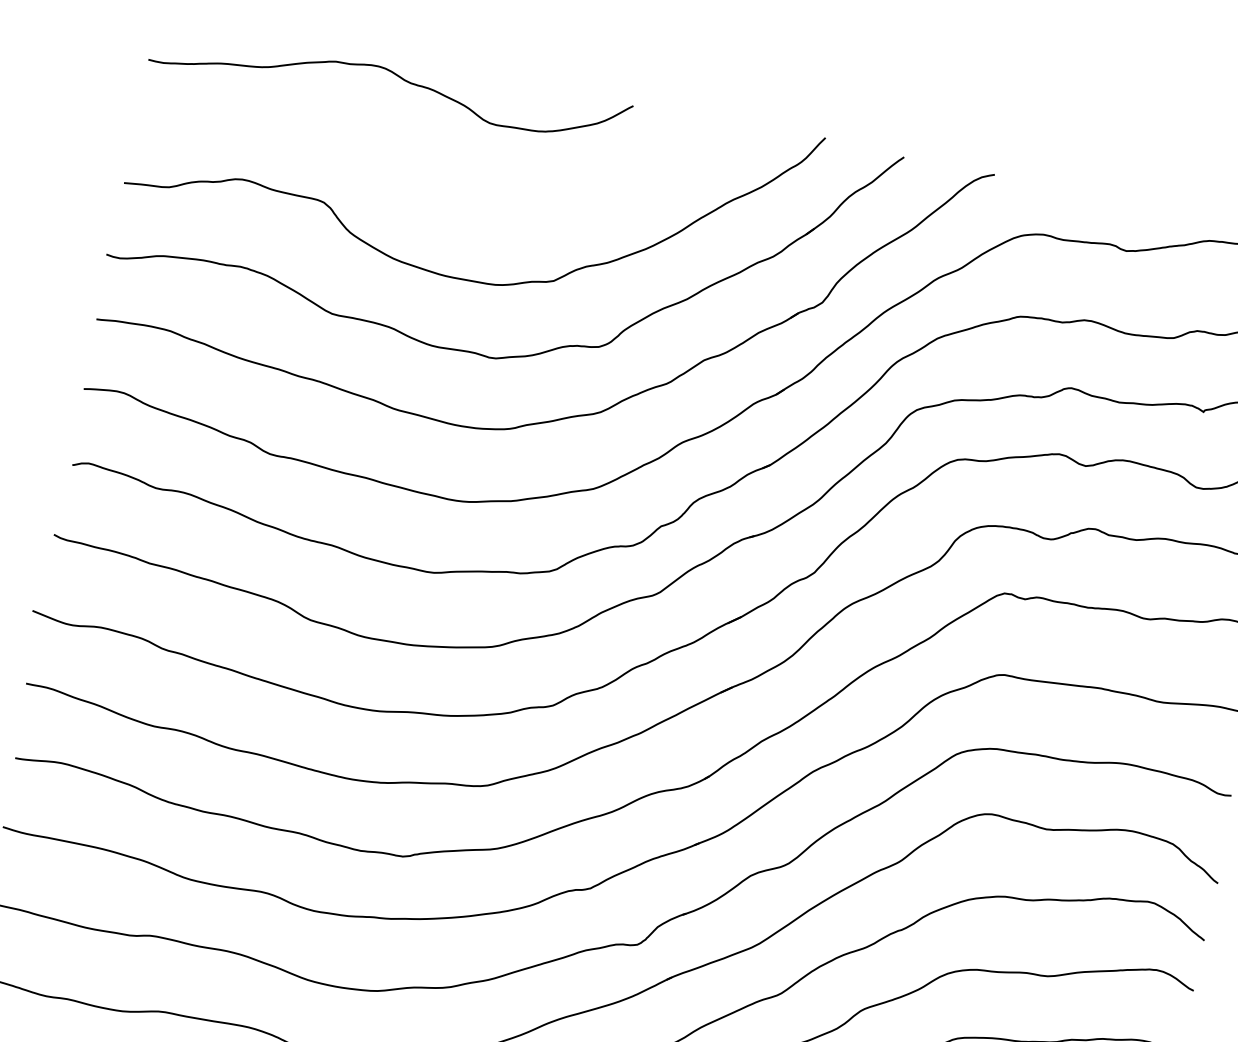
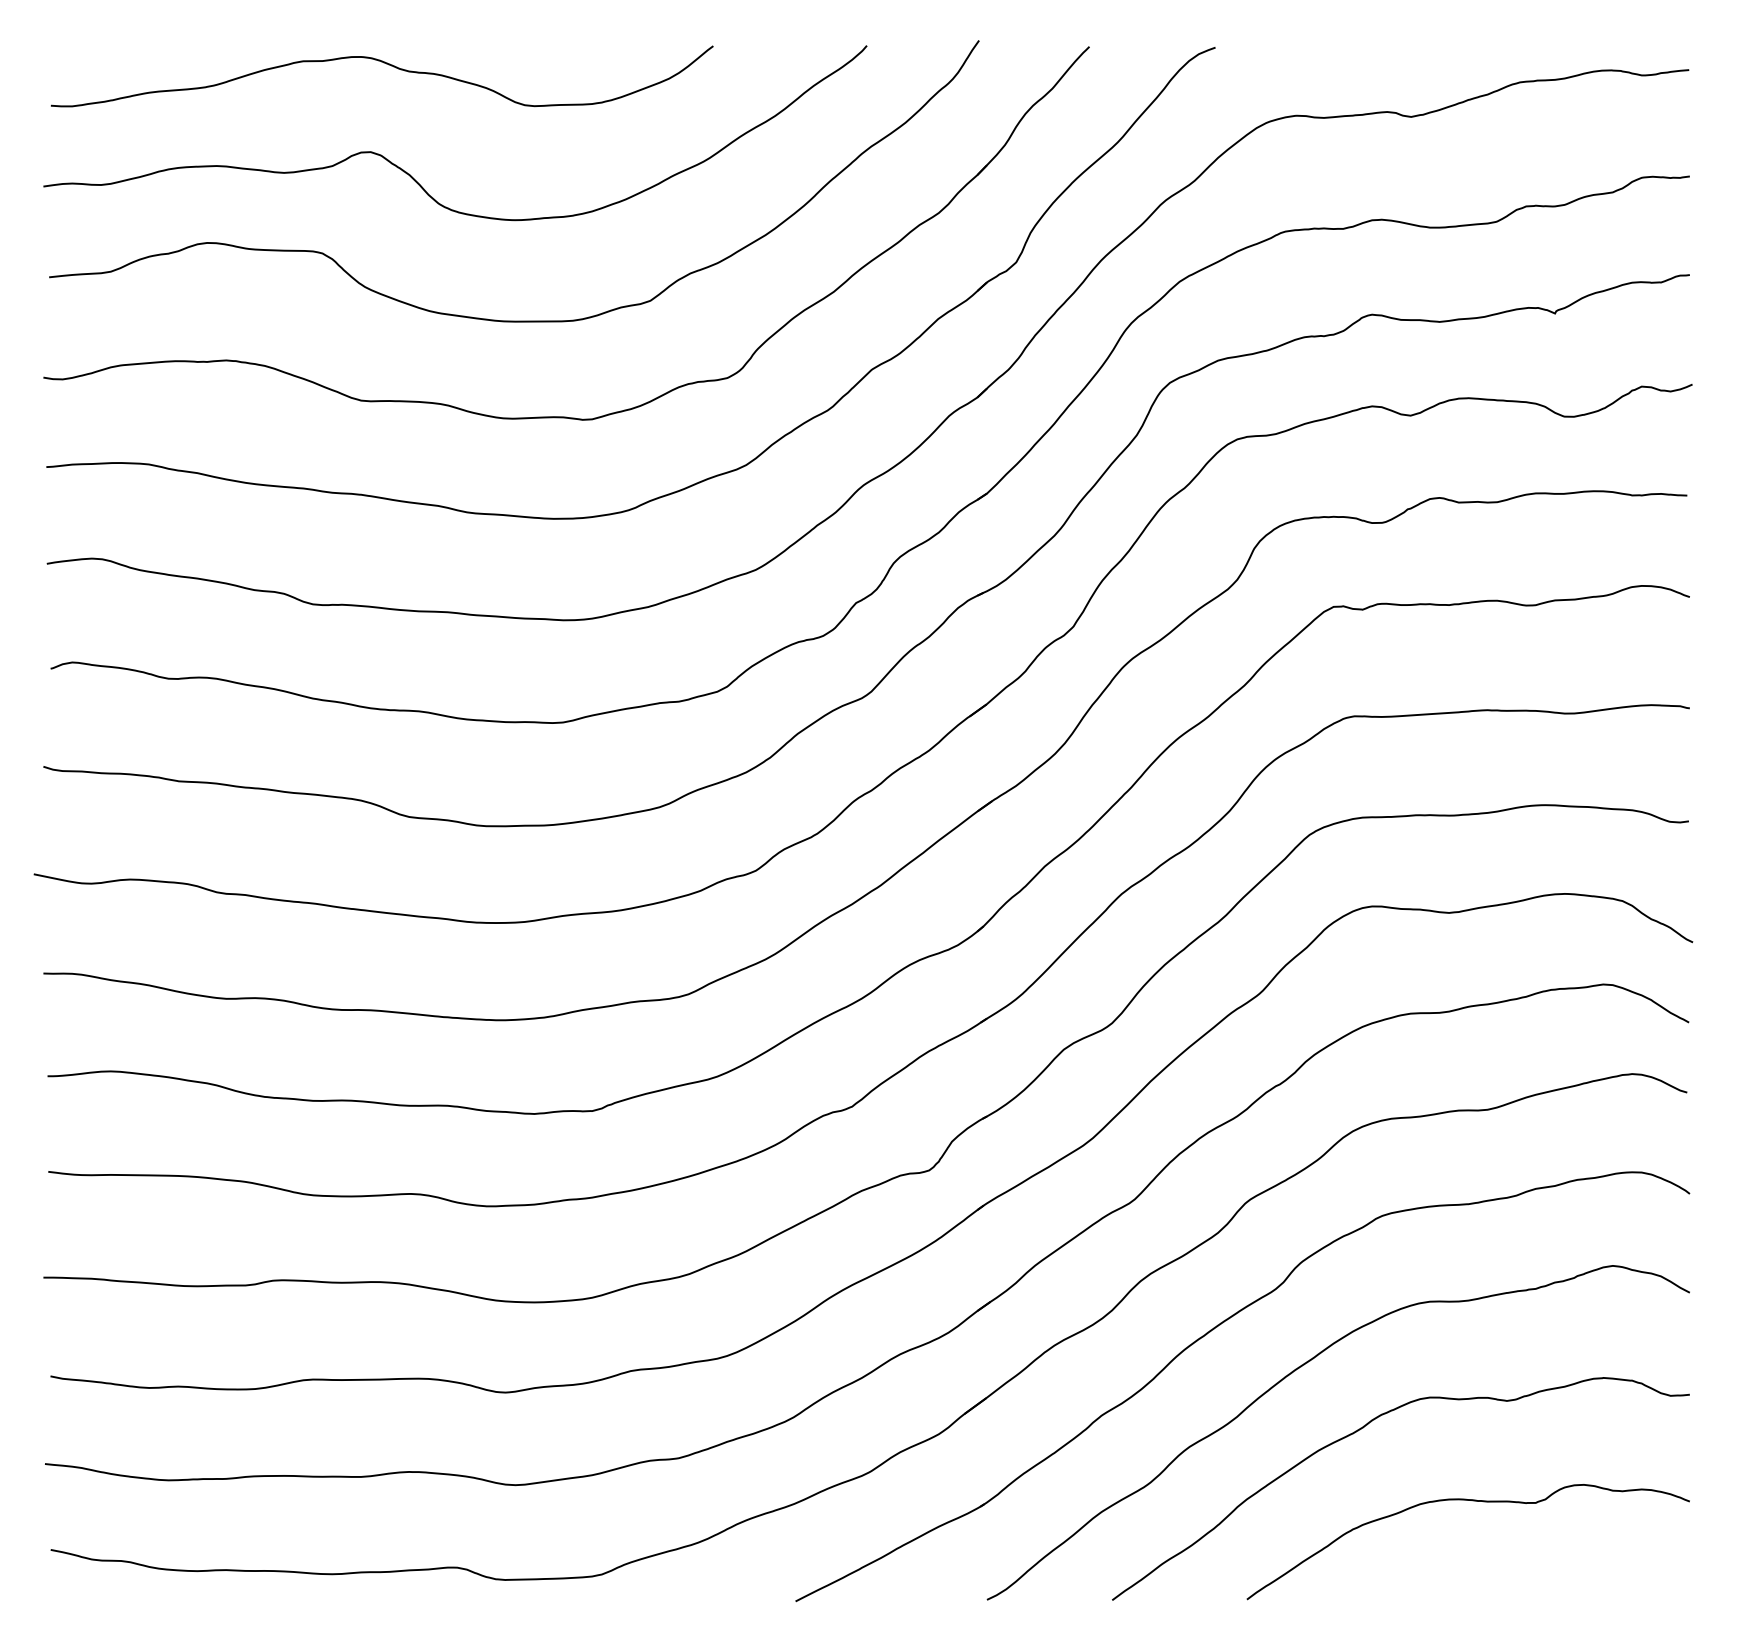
curve: (399, 159) -> (412, 176), added

